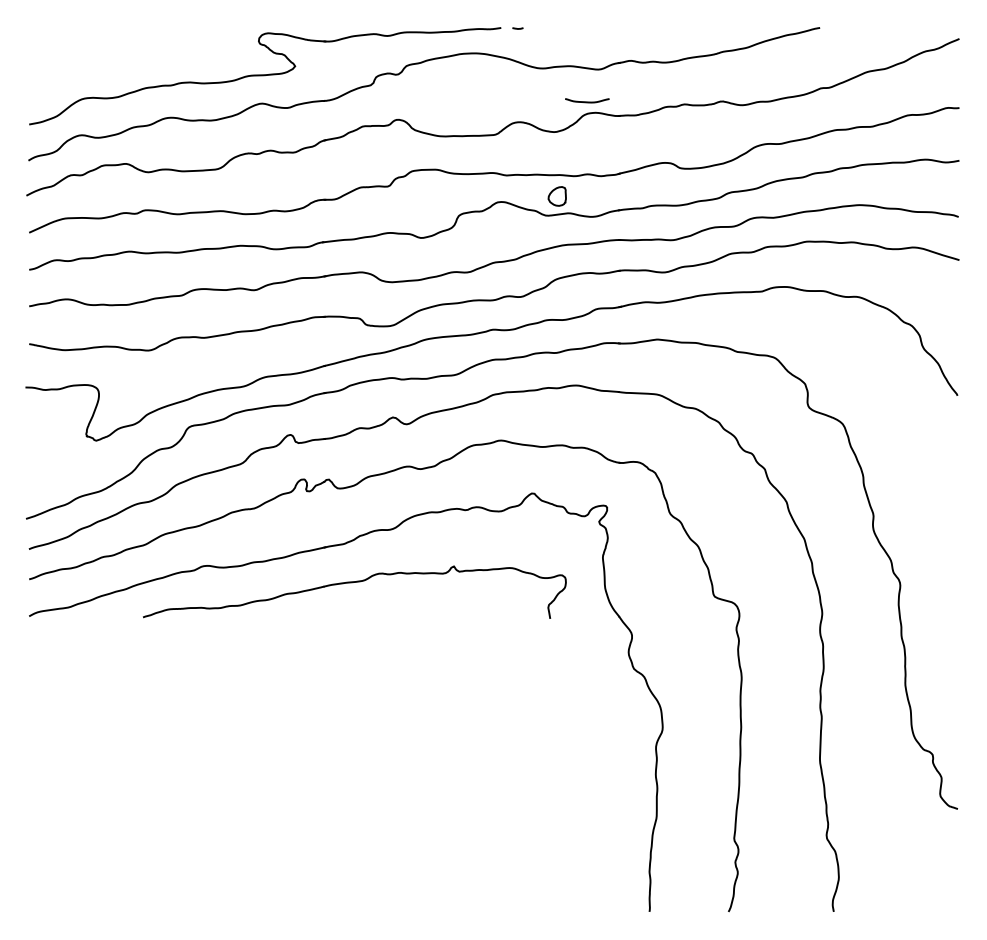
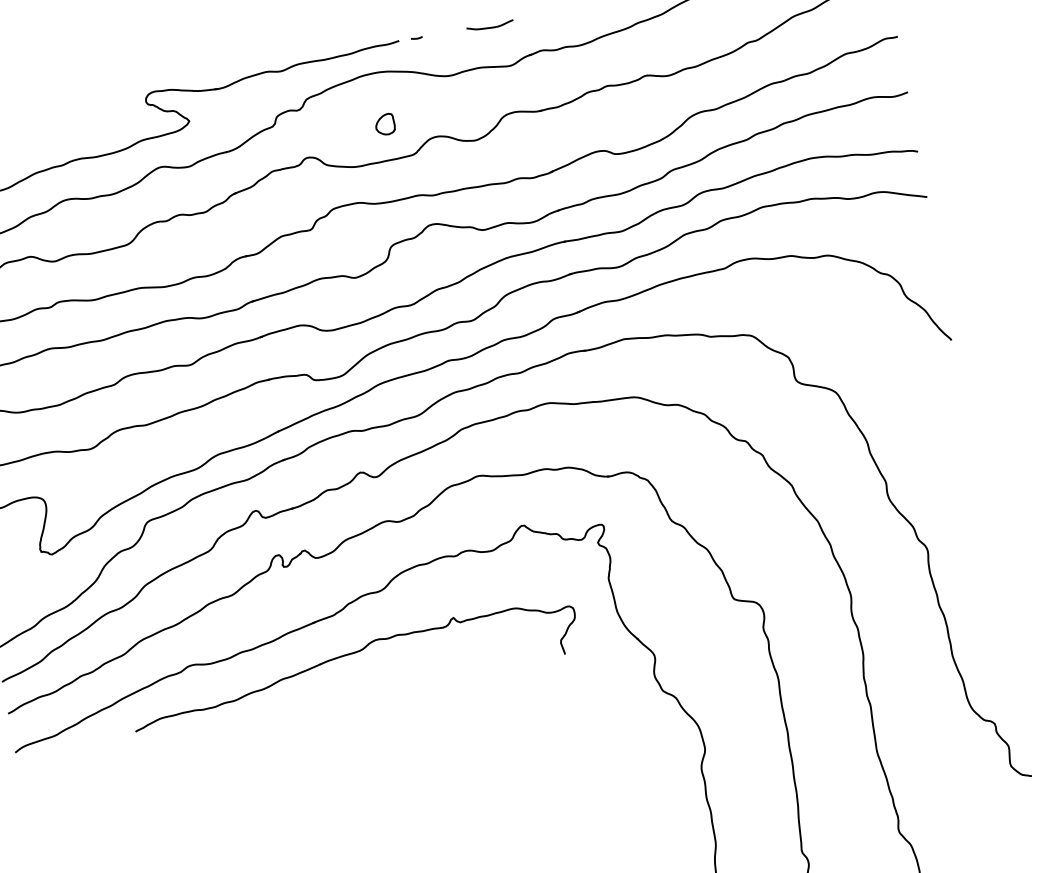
curve: (587, 101) -> (490, 26), moved
part: (556, 196) -> (384, 124), moved

